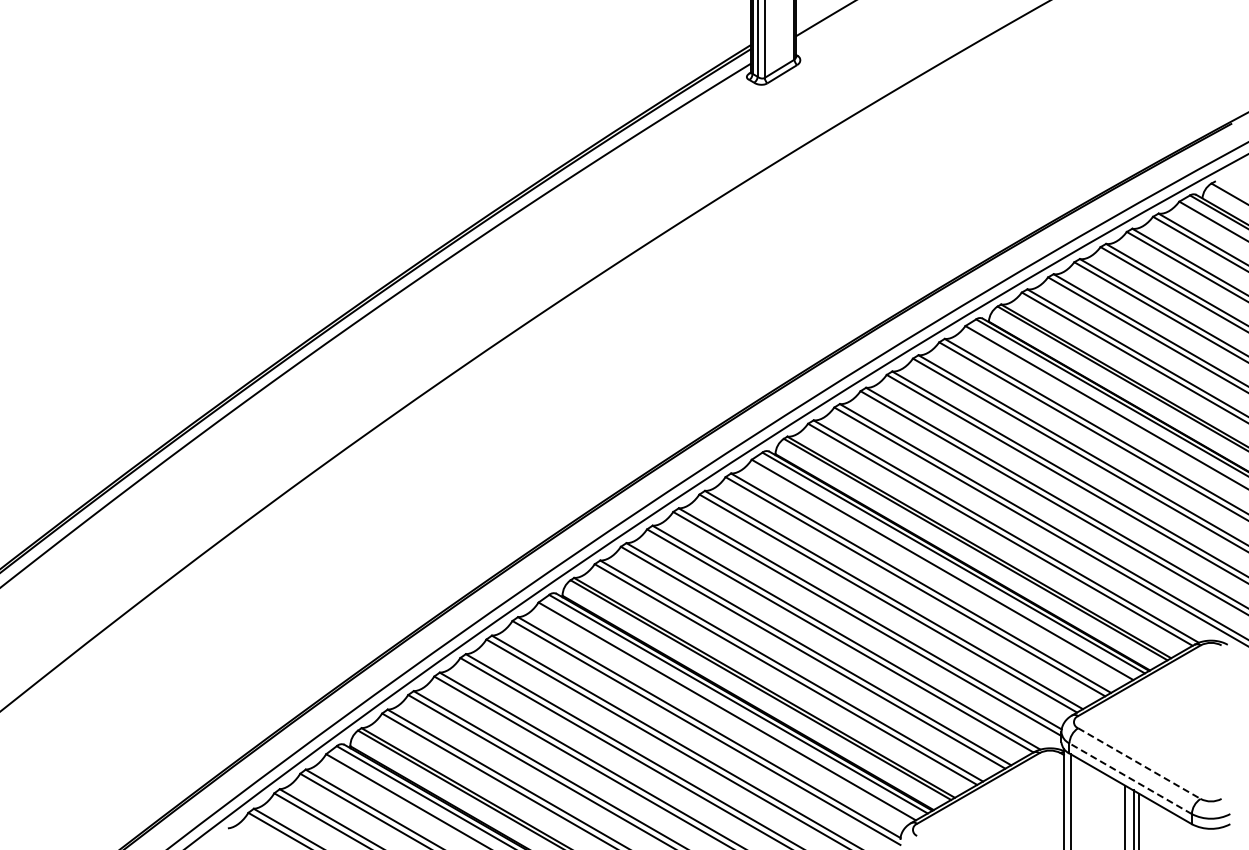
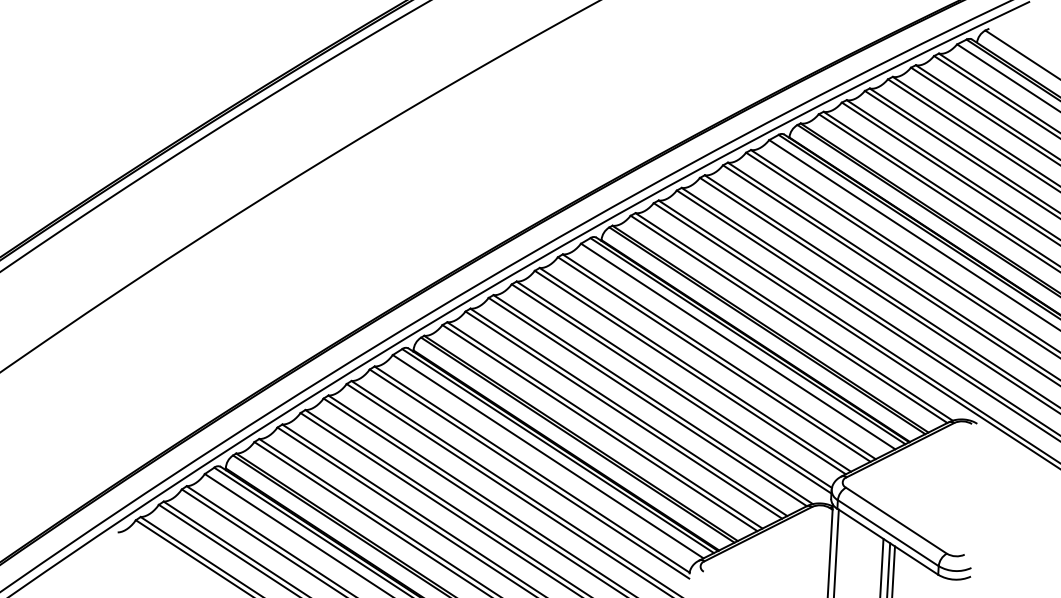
line: (1139, 763) -> (896, 520), dashed -> solid
line: (1130, 778) -> (888, 532), dashed -> solid

